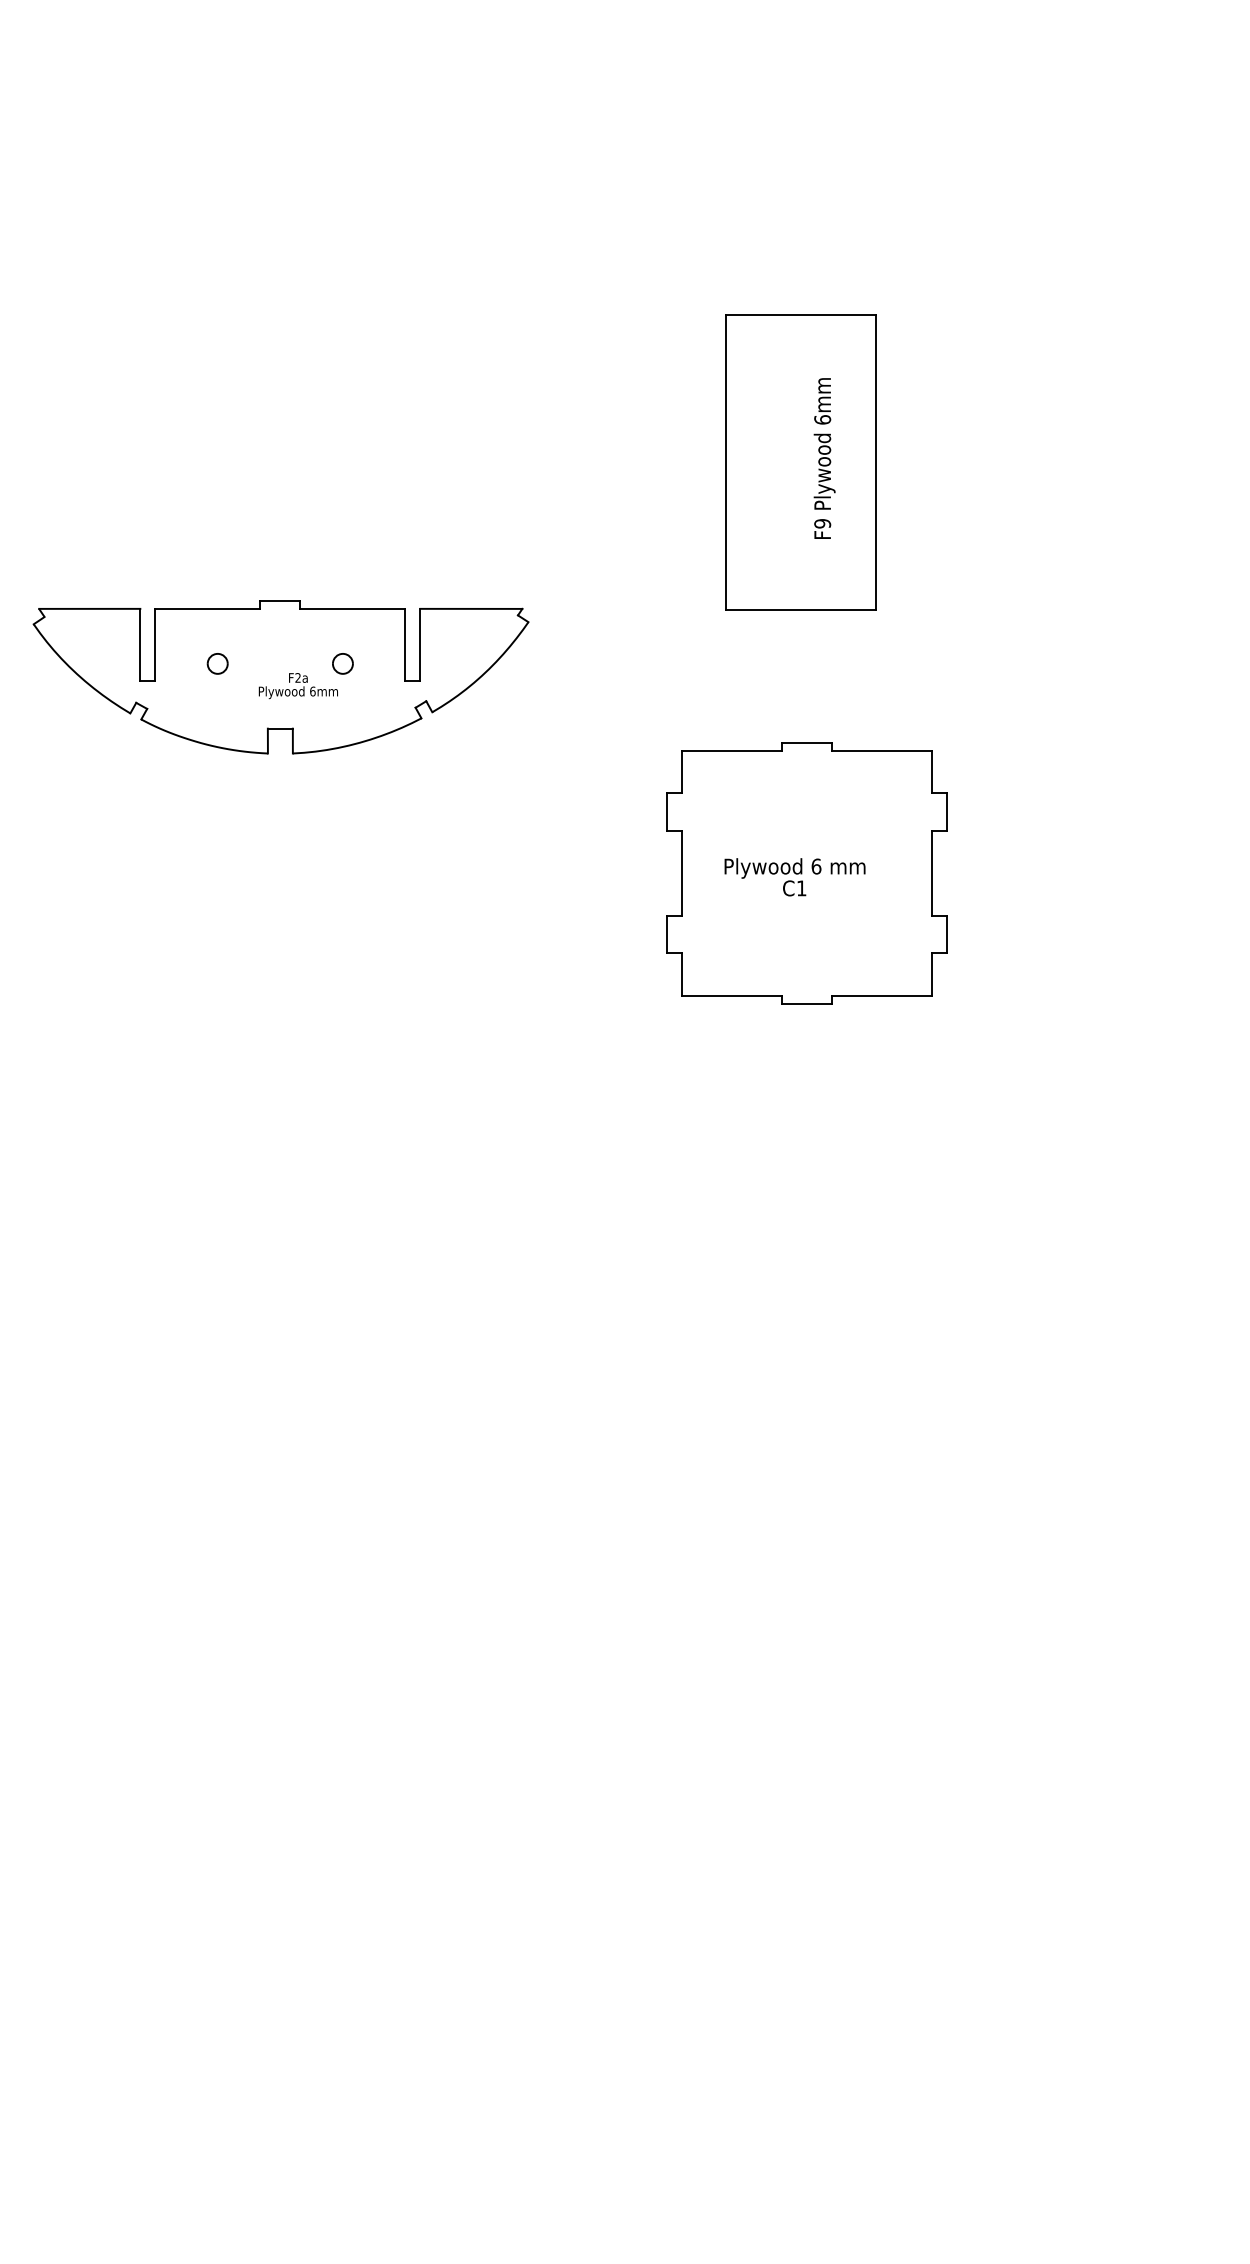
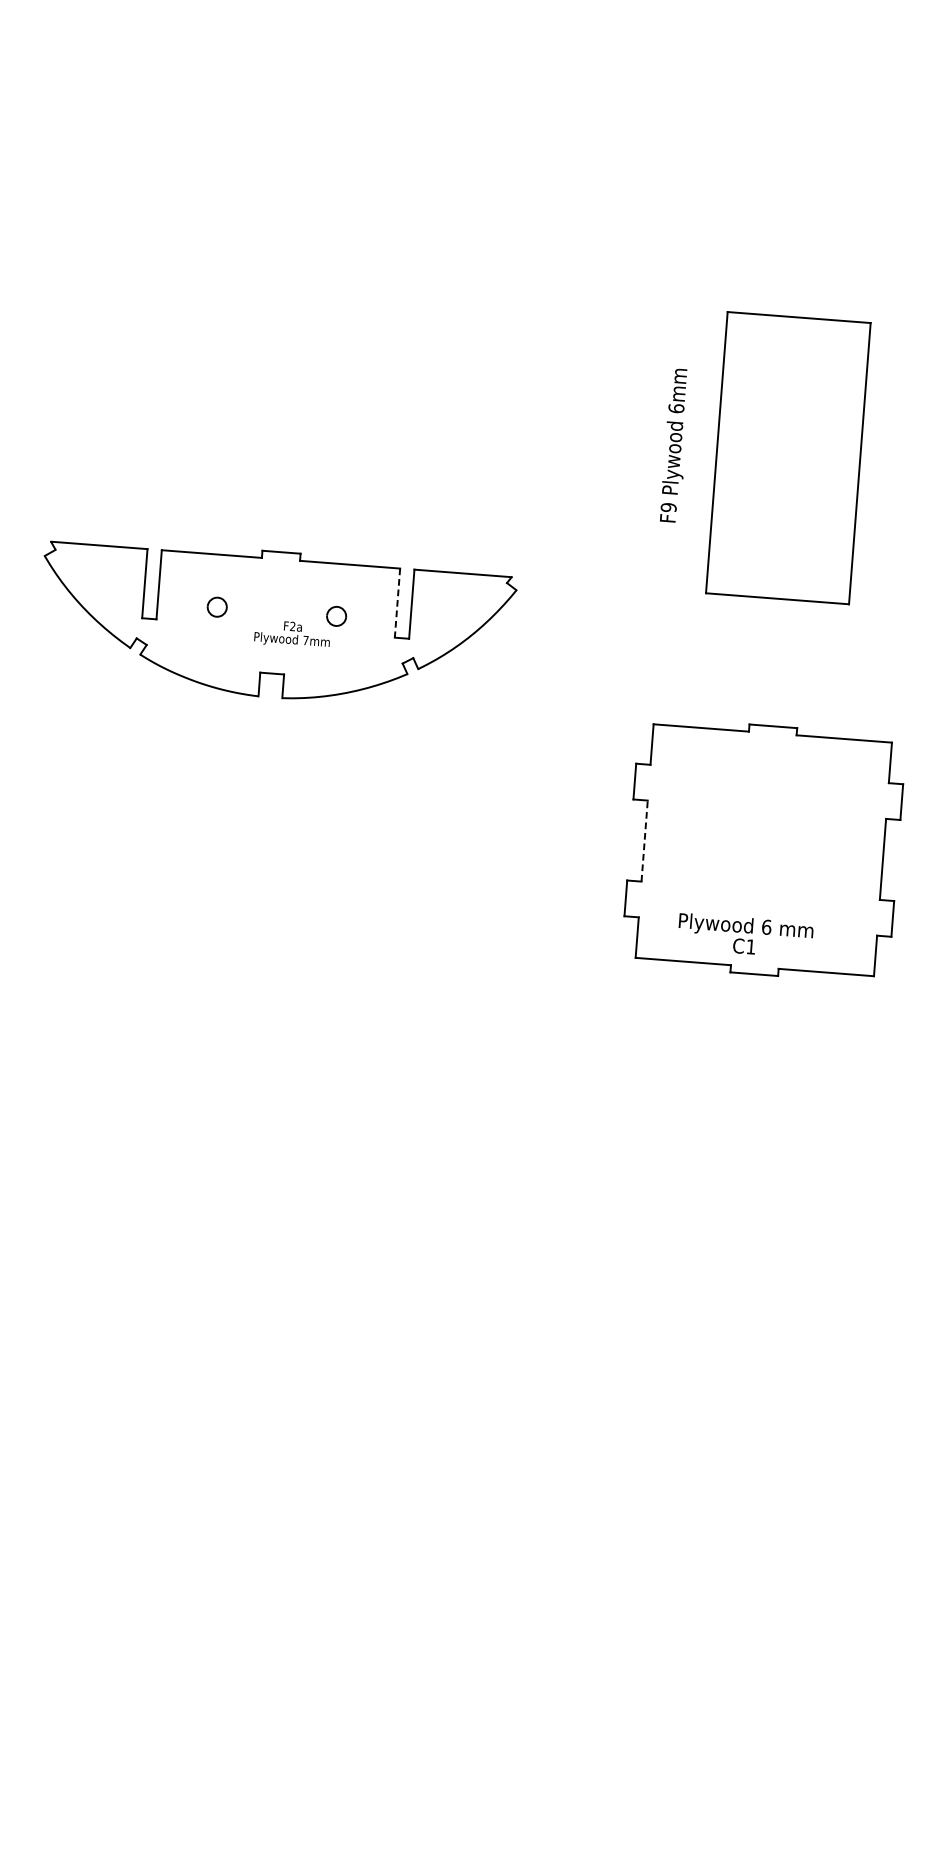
text: (824, 458) -> (675, 445), moved
line: (405, 645) -> (397, 603), solid -> dashed
text: (312, 691) -> (305, 640), 6mm -> 7mm
line: (682, 873) -> (644, 841), solid -> dashed
text: (794, 877) -> (744, 936), moved

